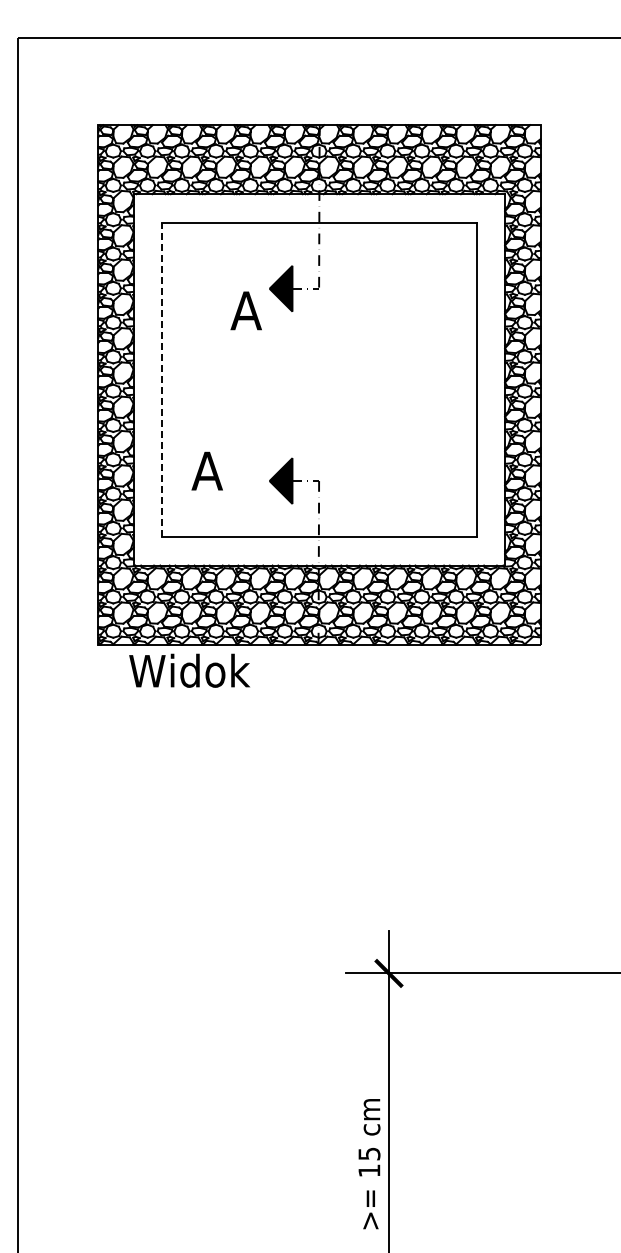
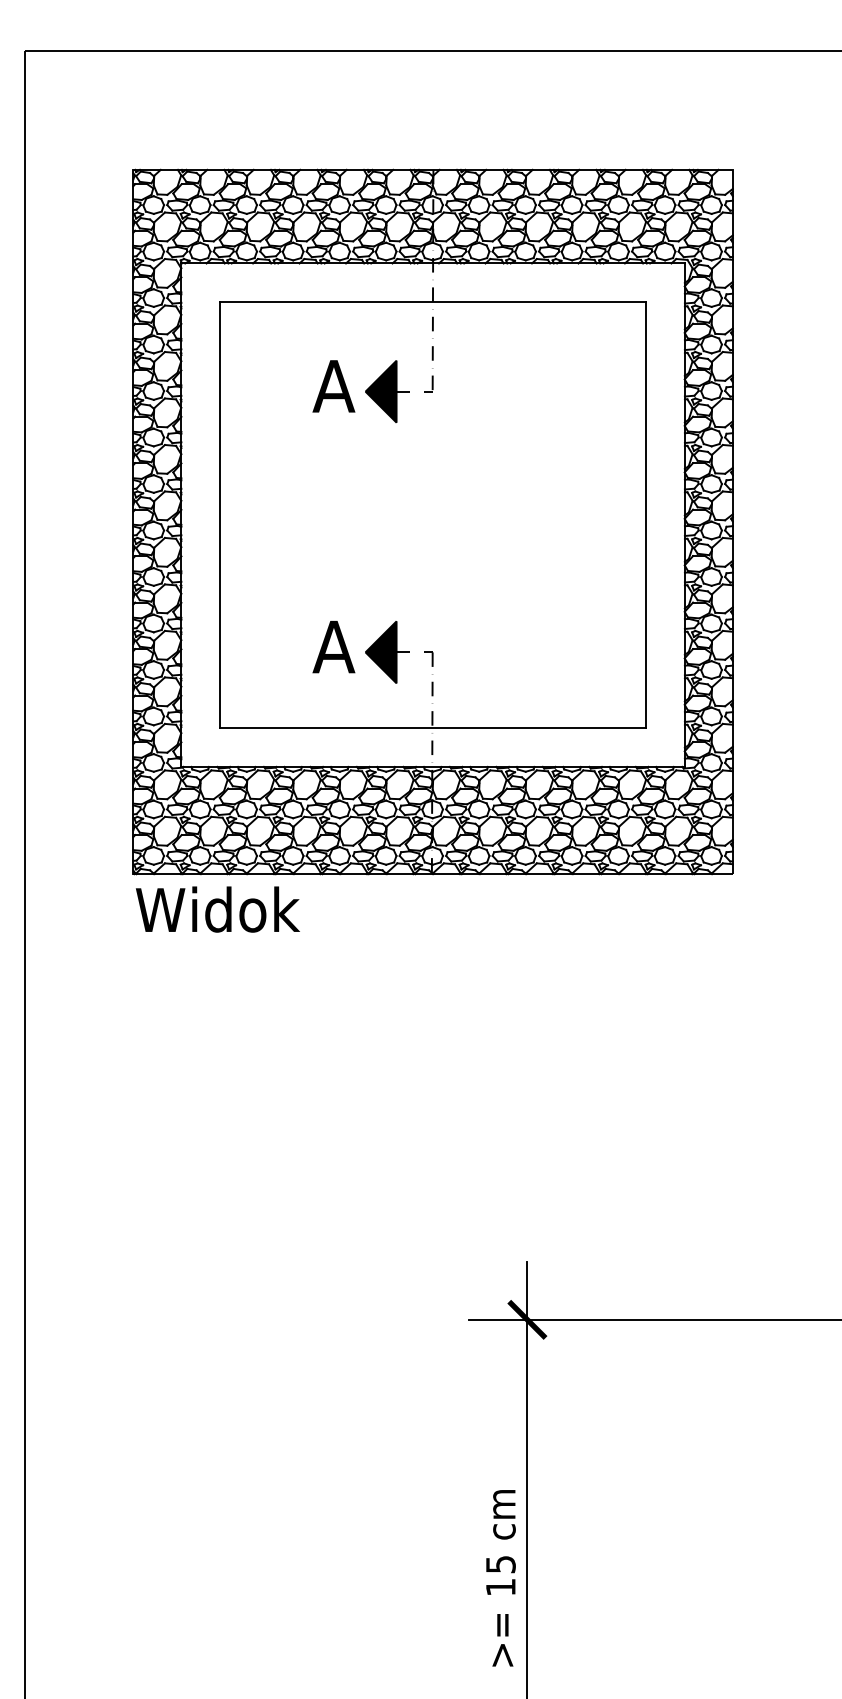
text: (245, 310) -> (332, 385), moved
line: (162, 379) -> (220, 514), dashed -> solid
text: (206, 470) -> (332, 646), moved
text: (189, 670) -> (217, 909), moved

